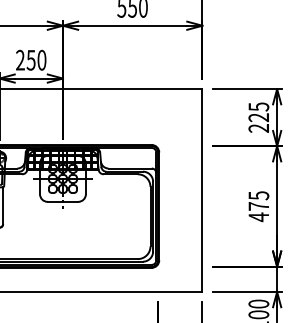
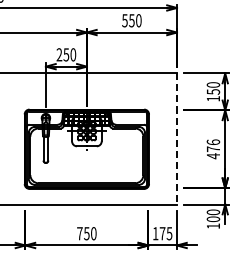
text: (258, 117) -> (213, 91), 225 -> 150
line: (201, 191) -> (176, 139), solid -> dashed
text: (258, 195) -> (213, 142), 475 -> 476

